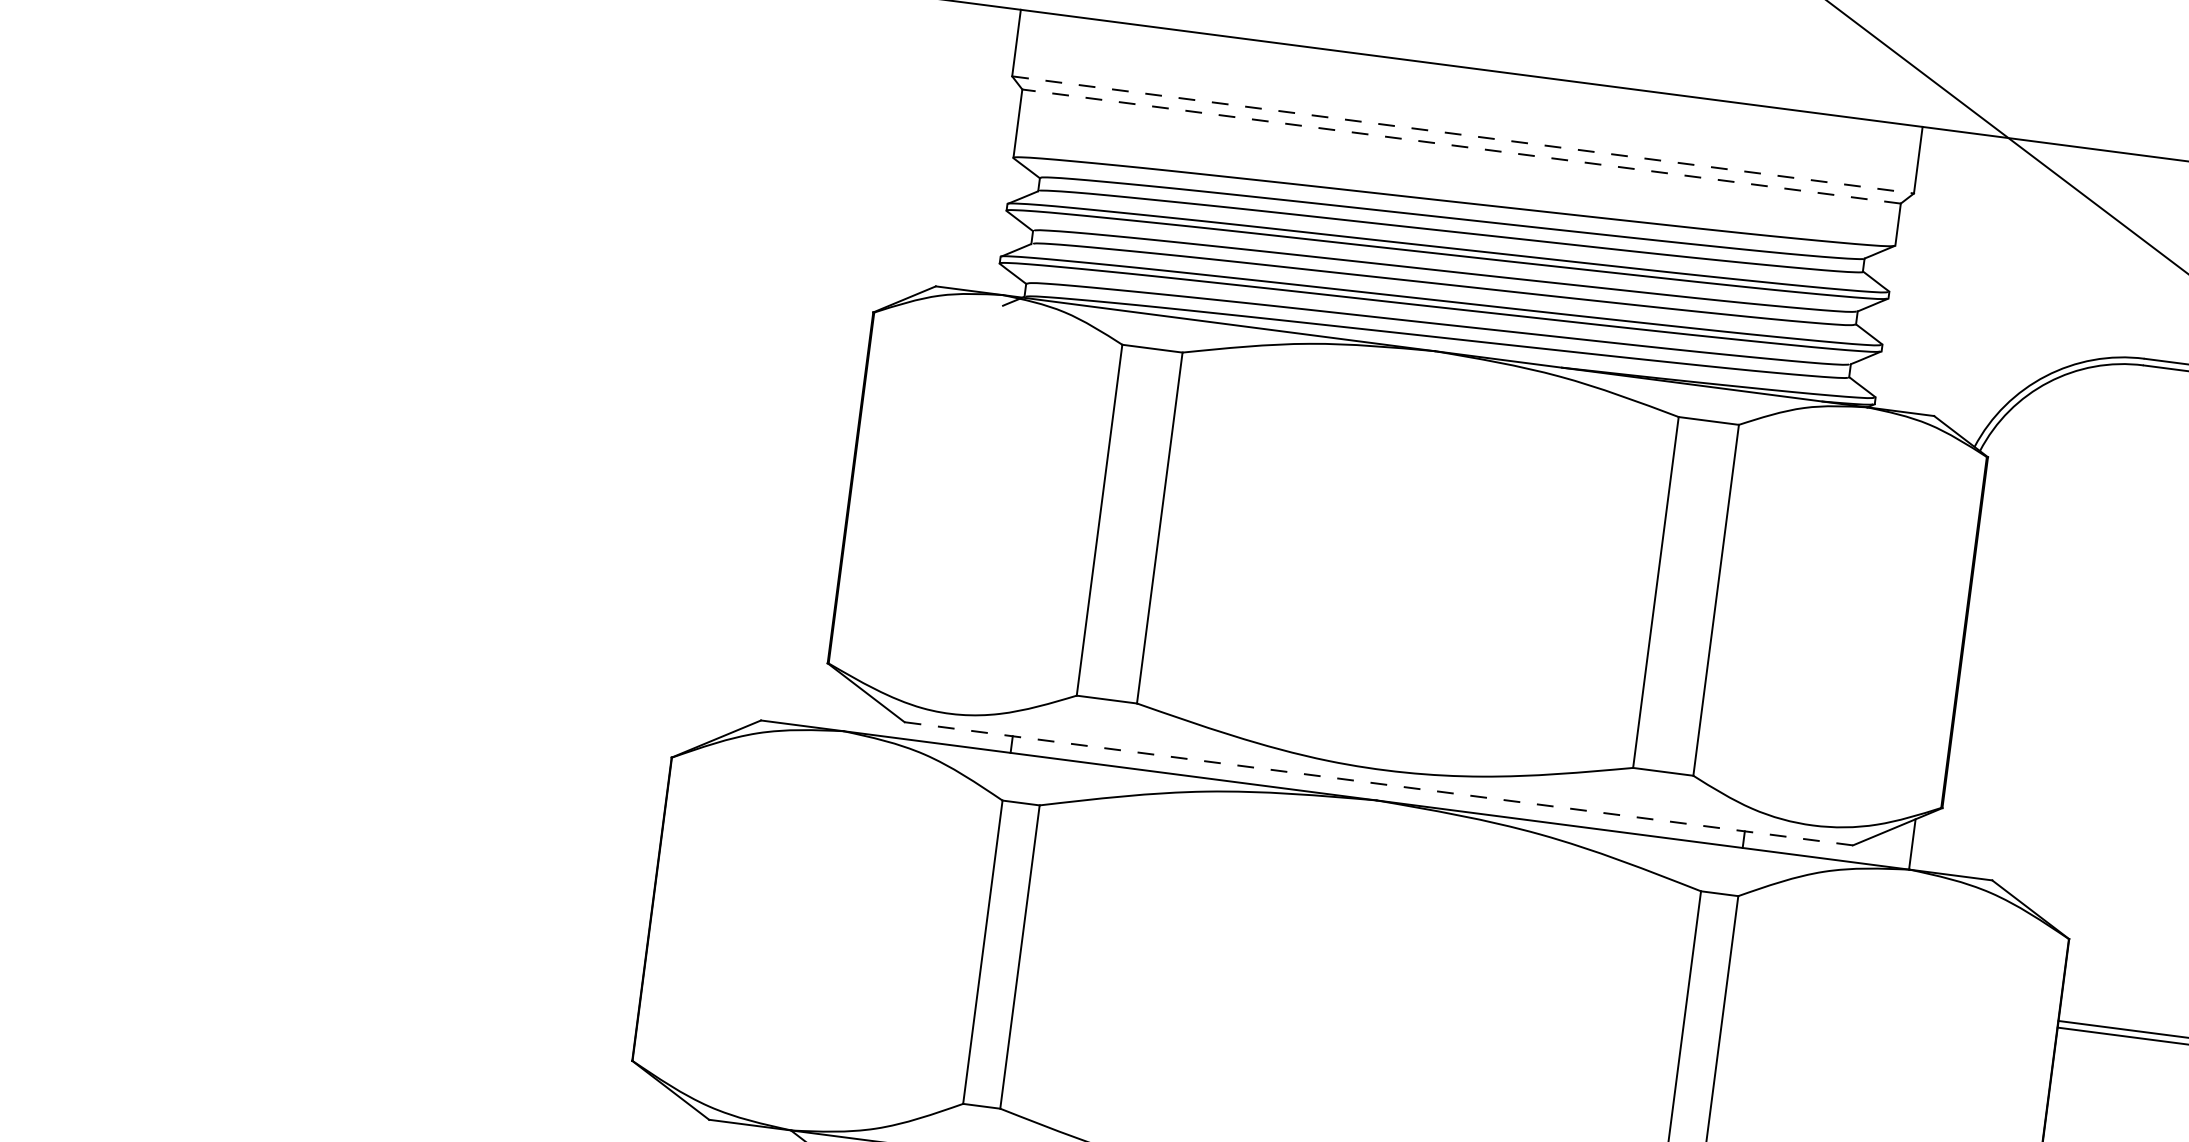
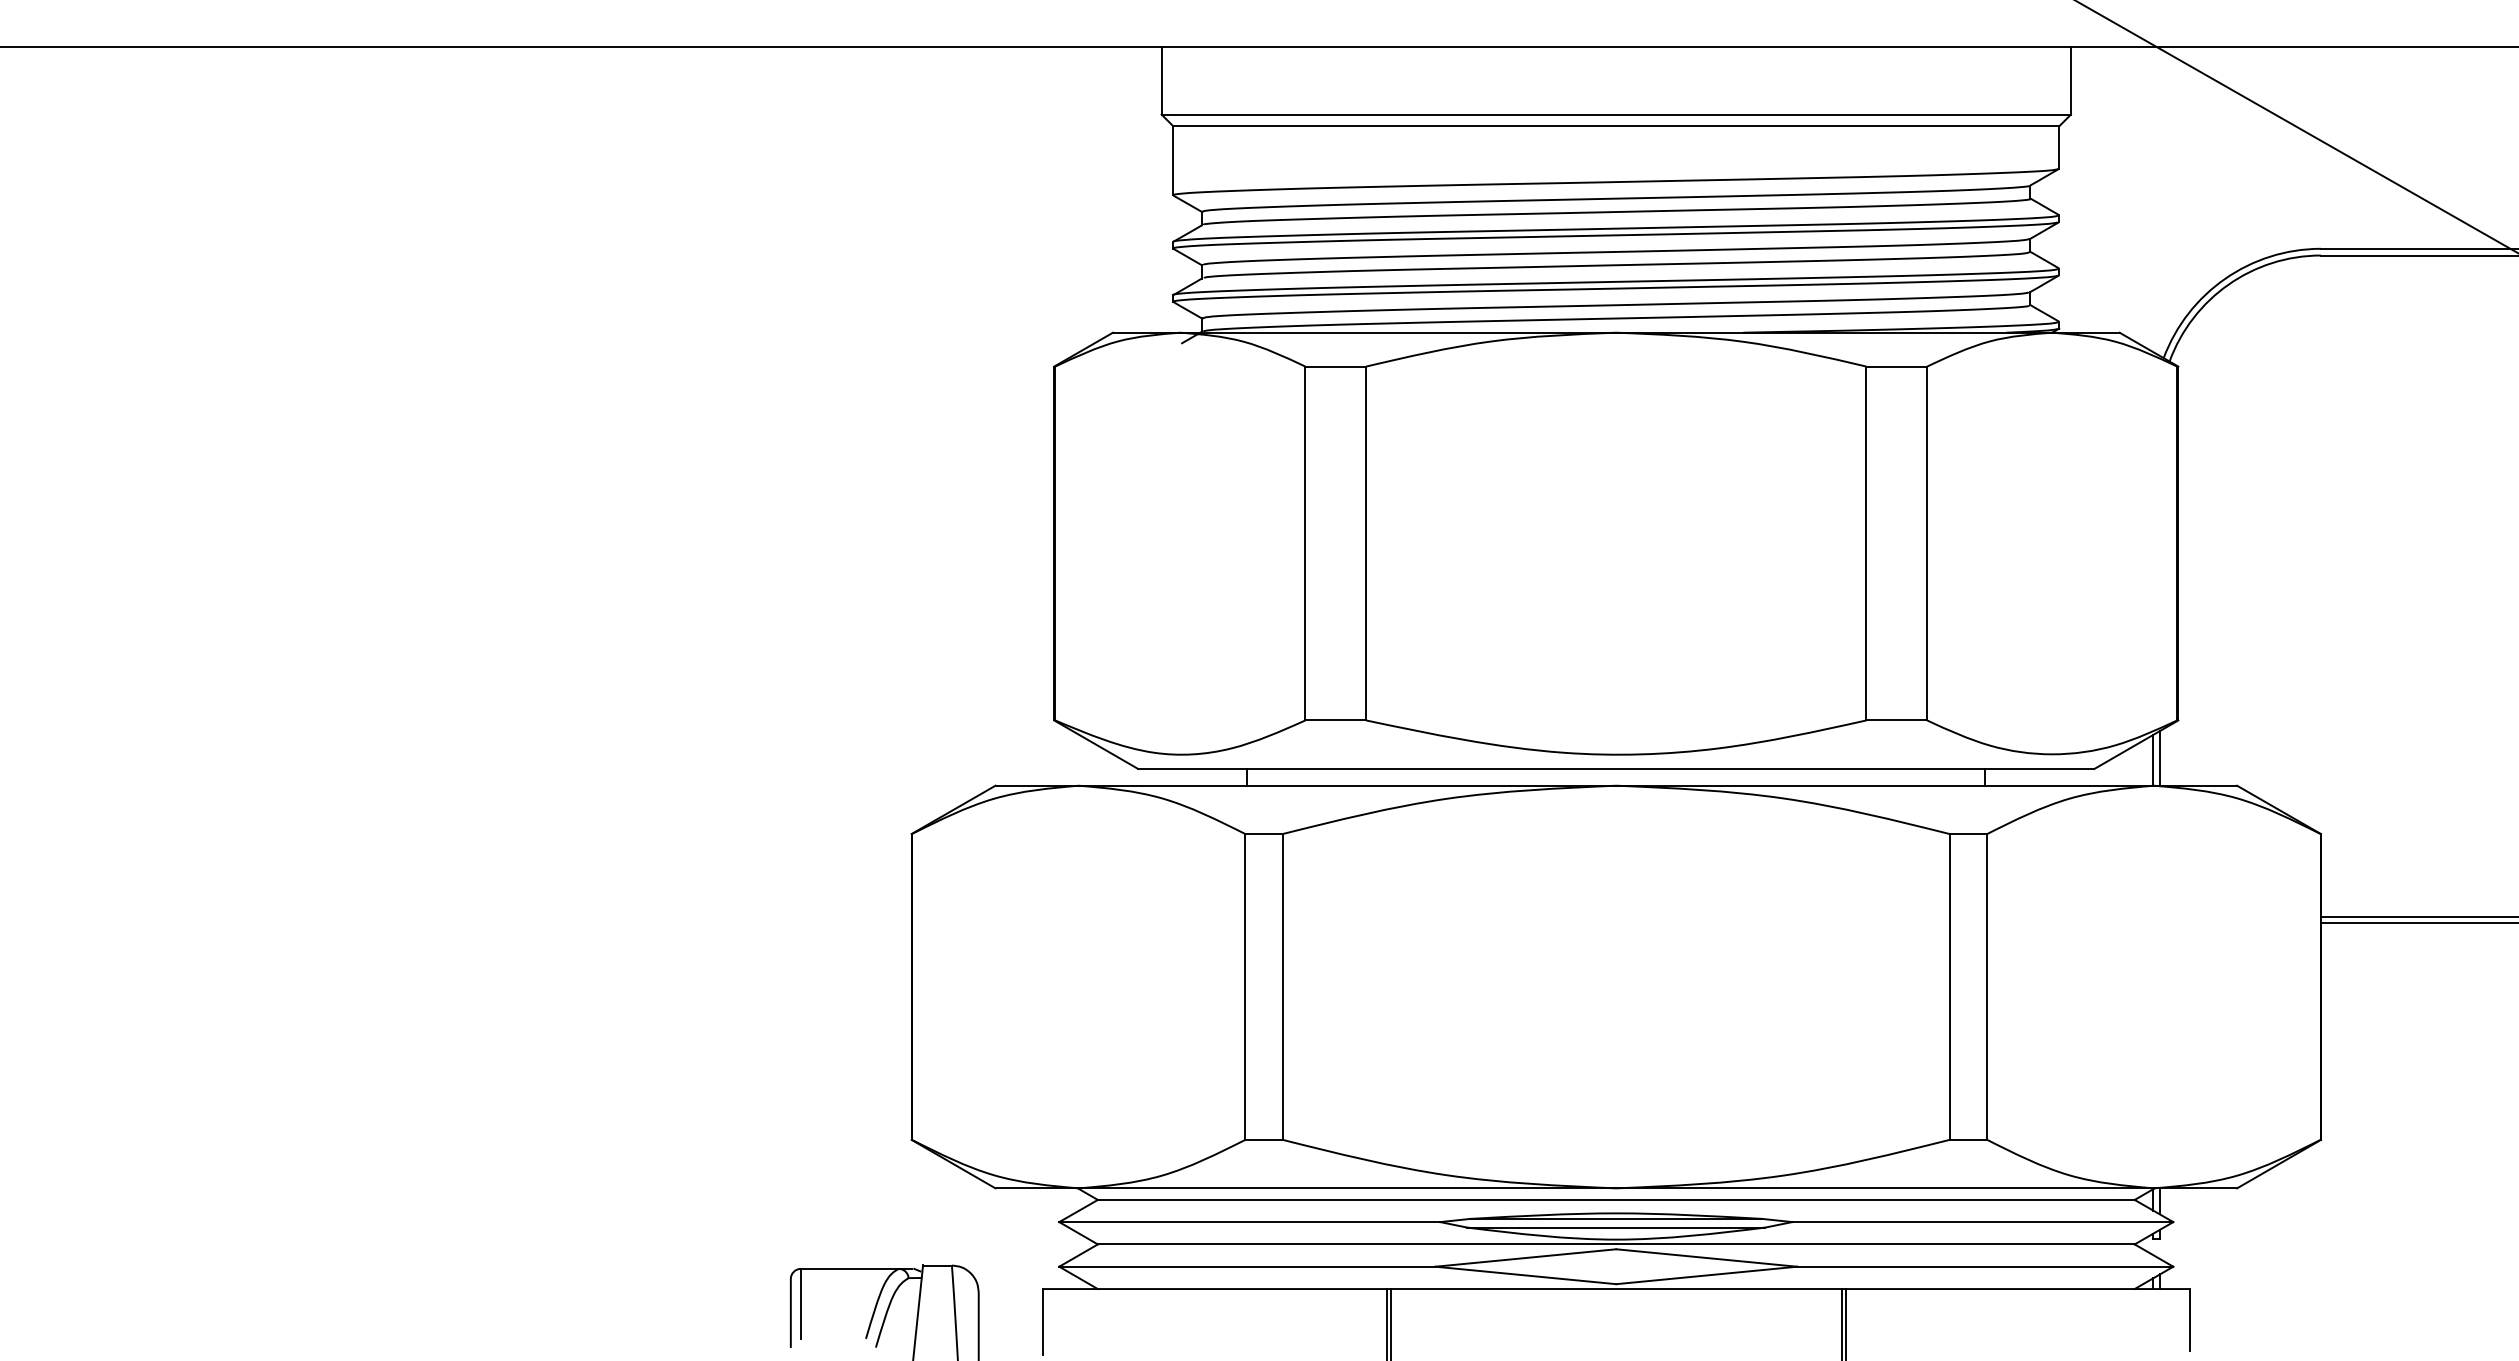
line: (1463, 134) -> (1616, 114), dashed -> solid
line: (1461, 146) -> (1616, 126), dashed -> solid
line: (1378, 783) -> (1615, 768), dashed -> solid
line: (1918, 843) -> (2159, 758), added

